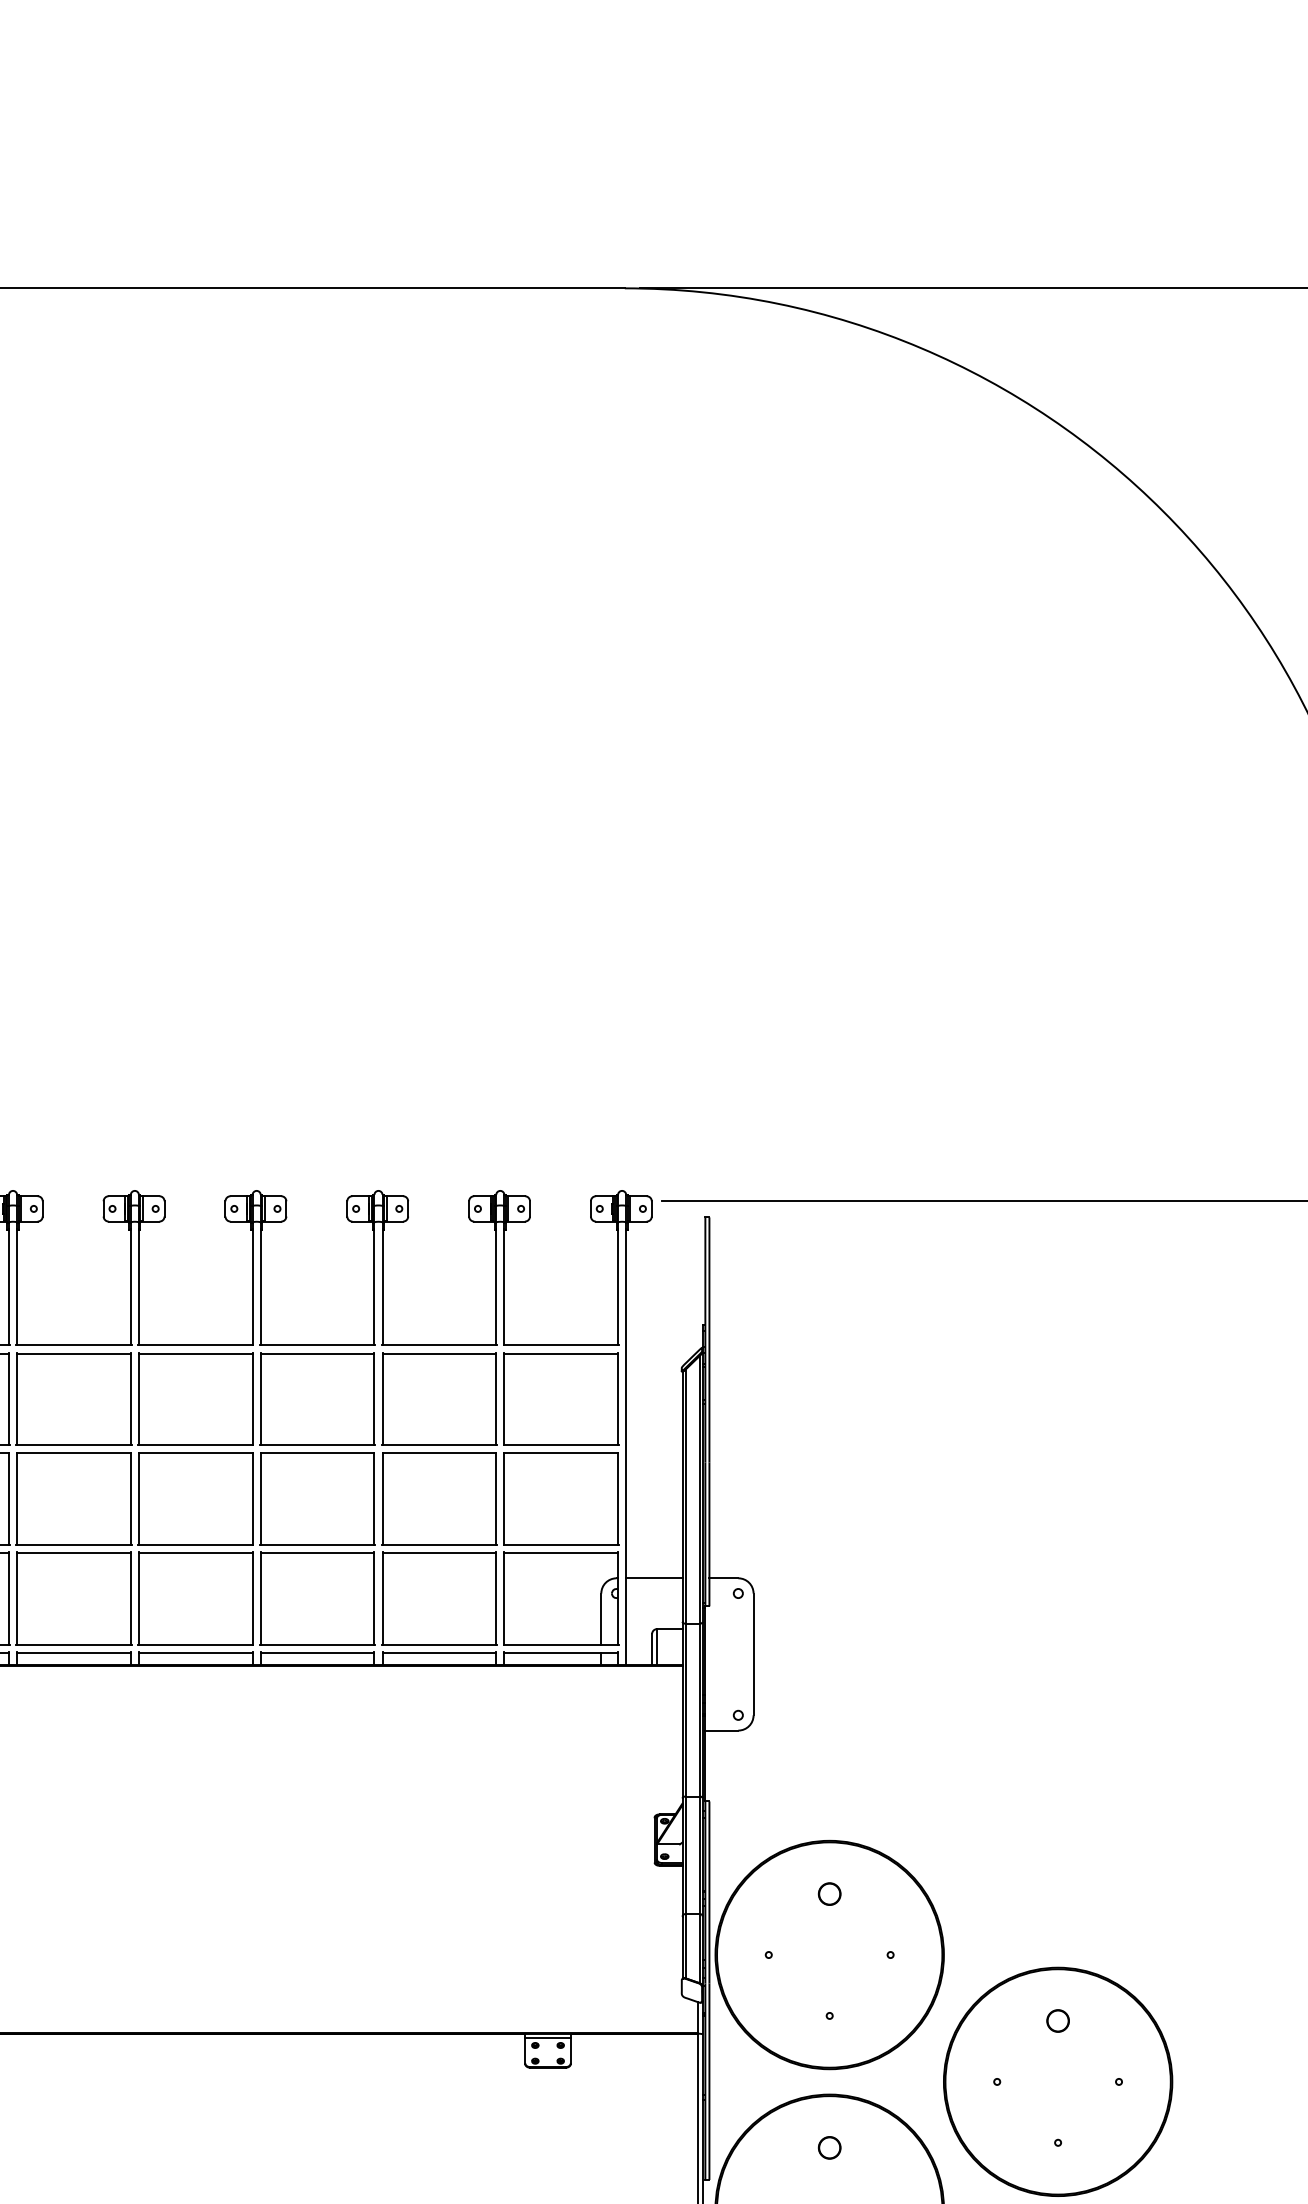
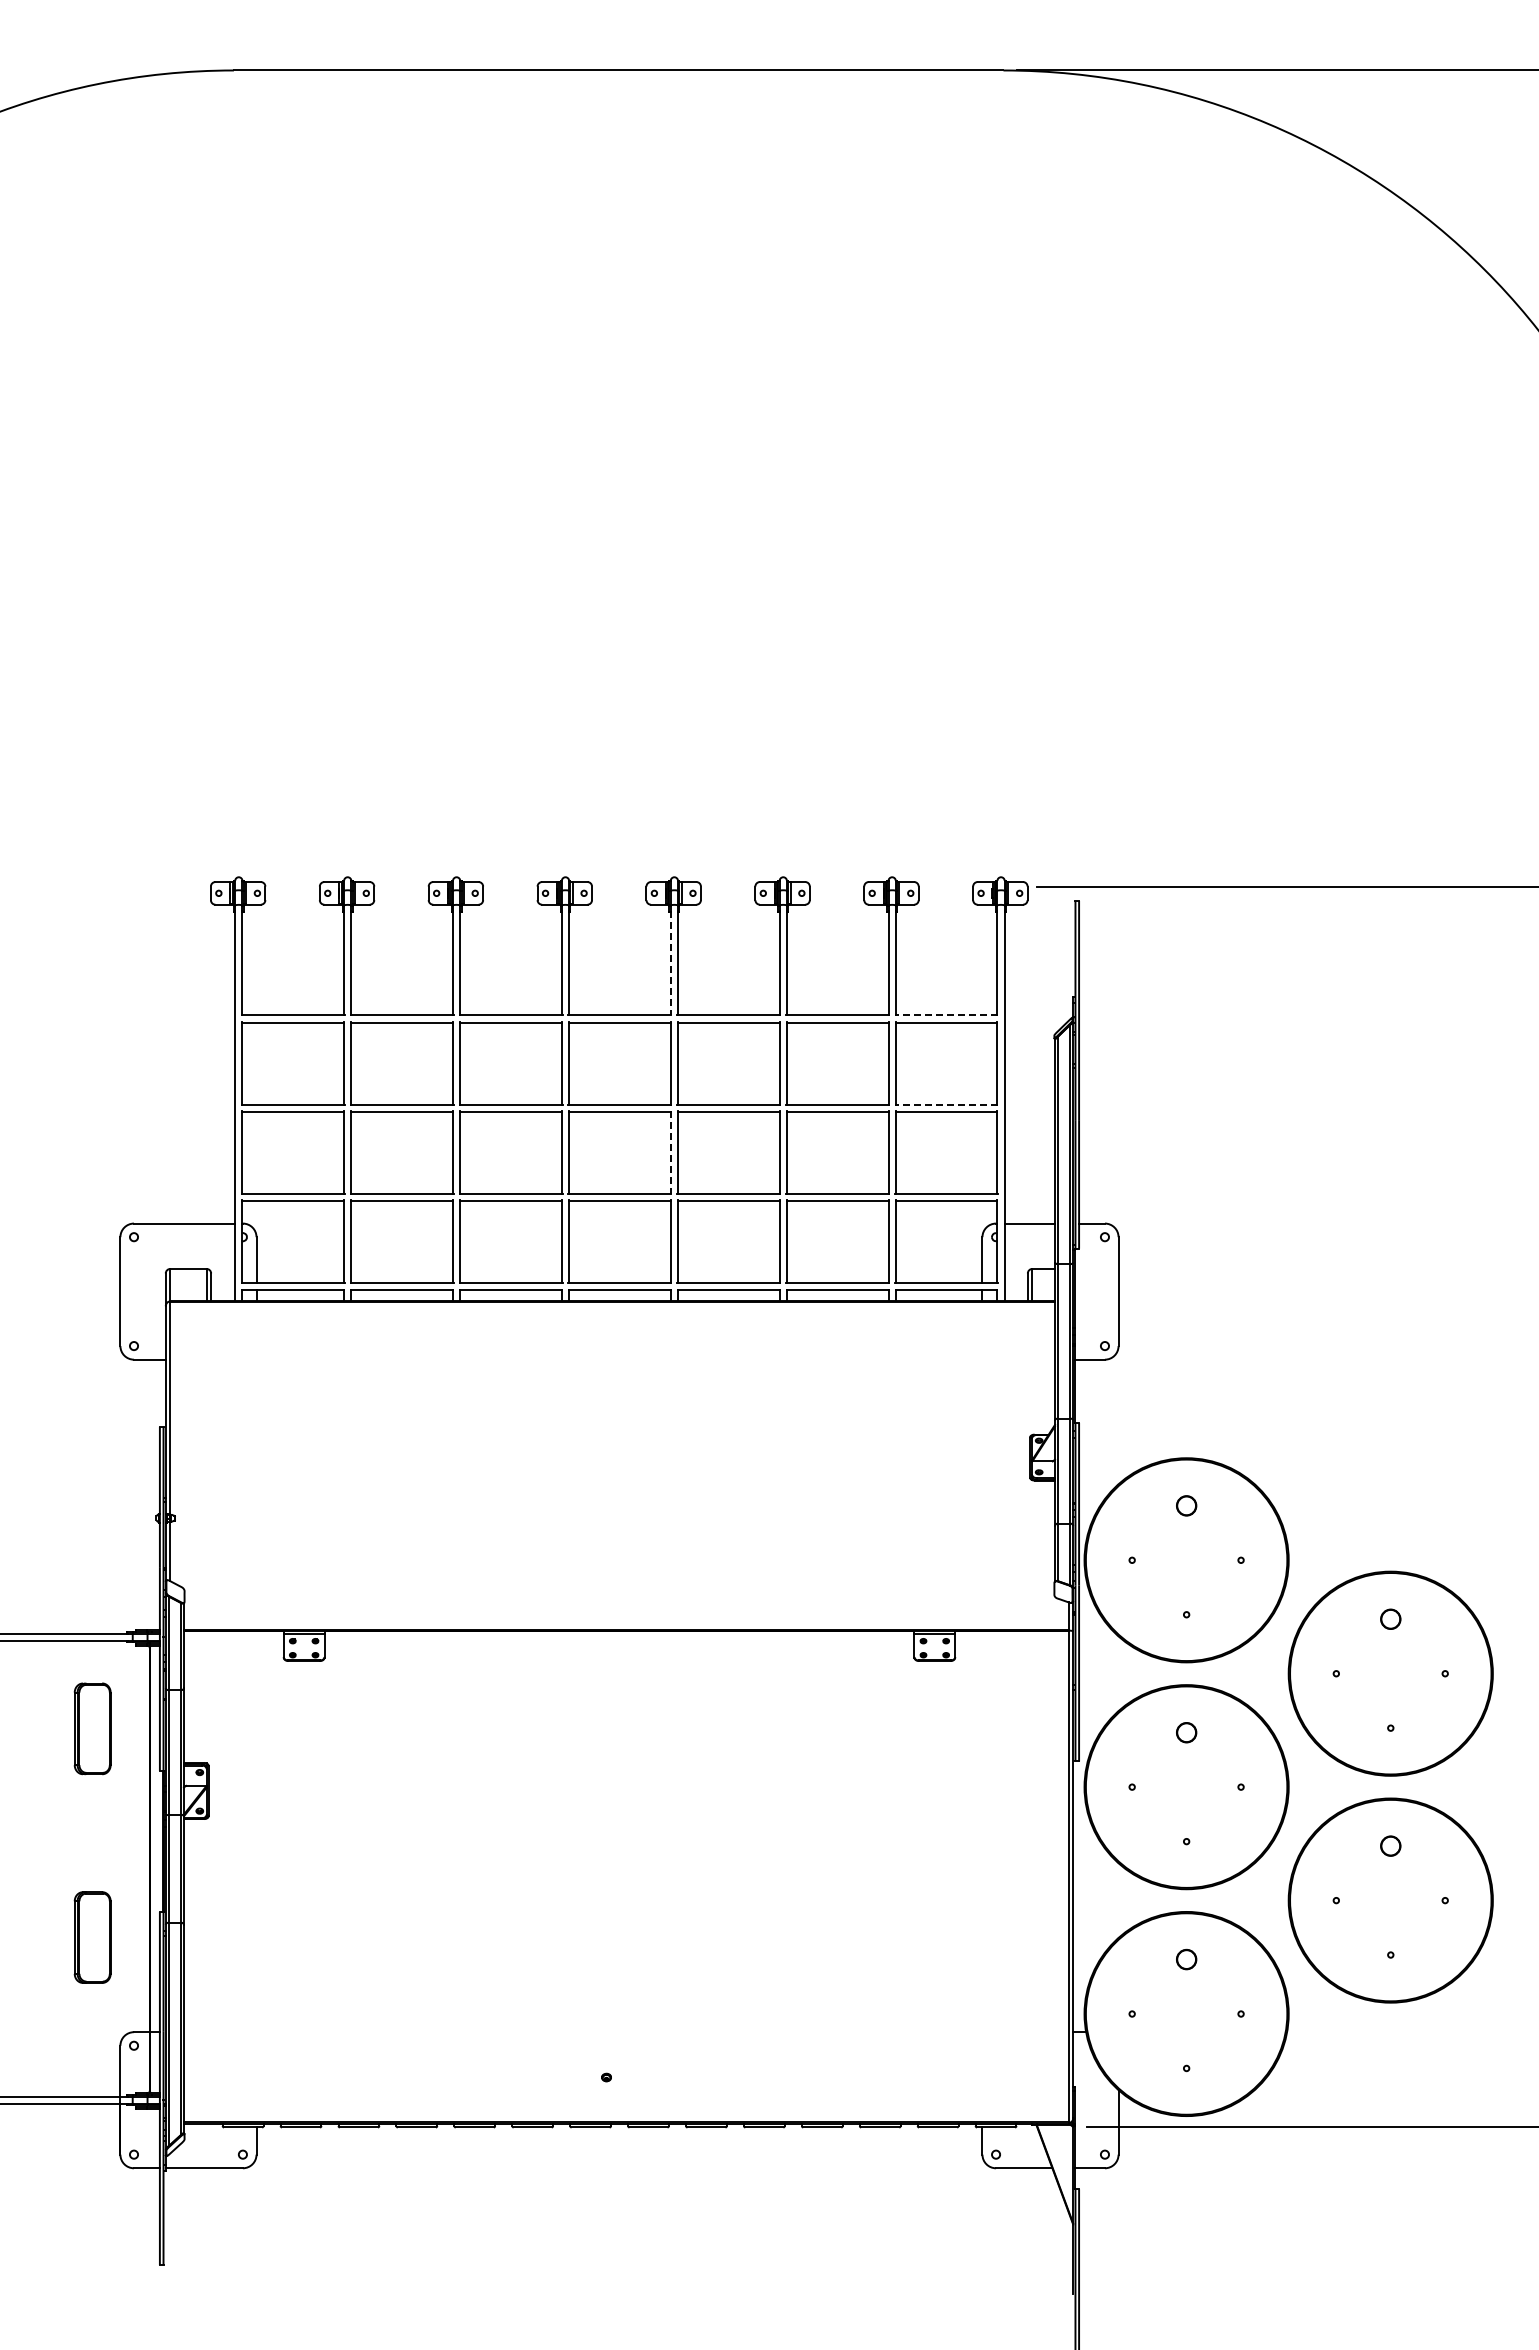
line: (252, 1287) -> (670, 963), solid -> dashed
line: (561, 1345) -> (946, 1015), solid -> dashed
line: (561, 1445) -> (946, 1104), solid -> dashed
line: (252, 1499) -> (670, 1153), solid -> dashed

